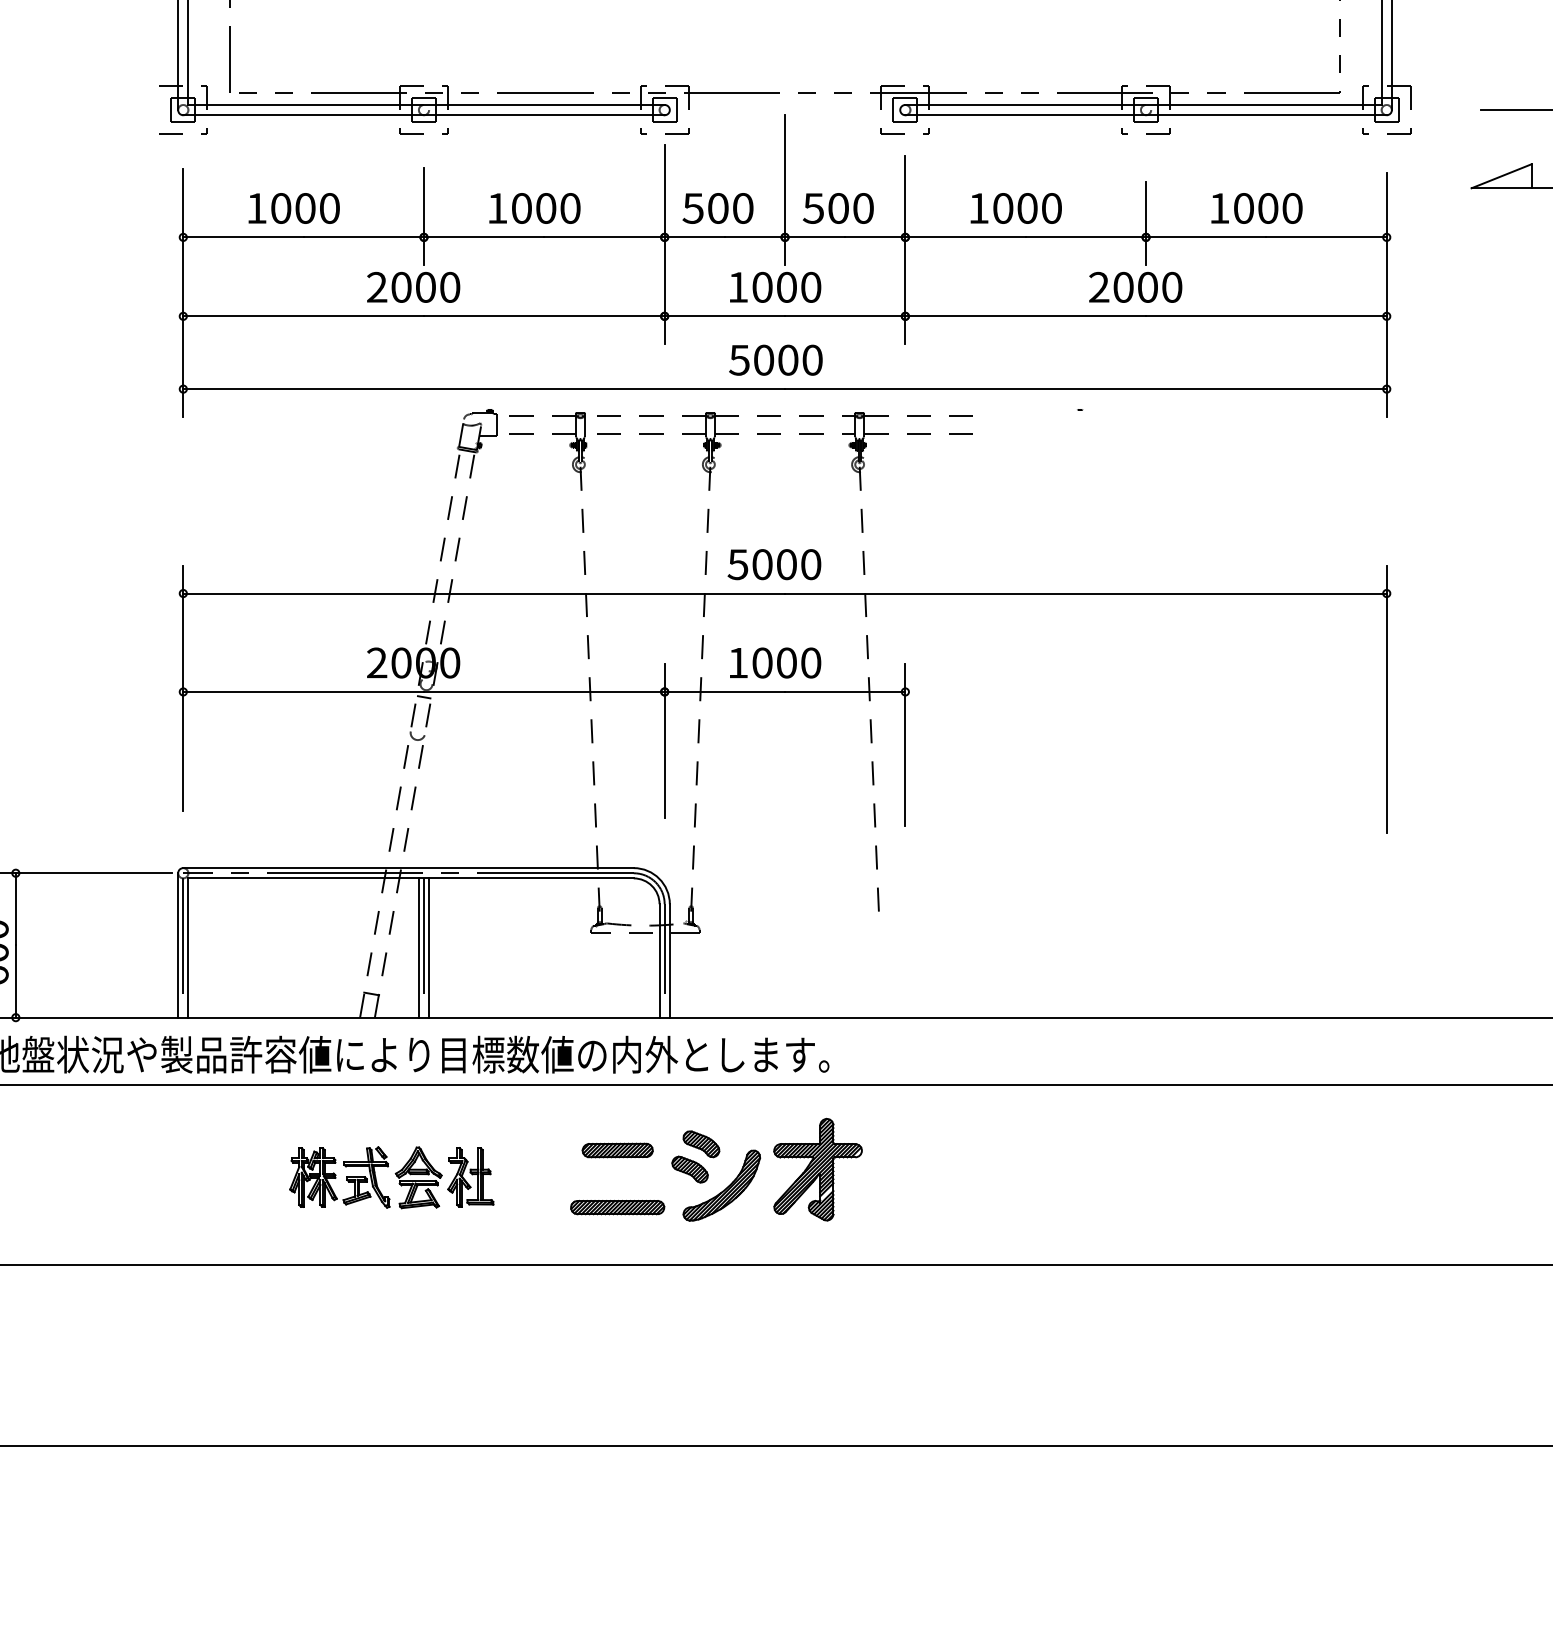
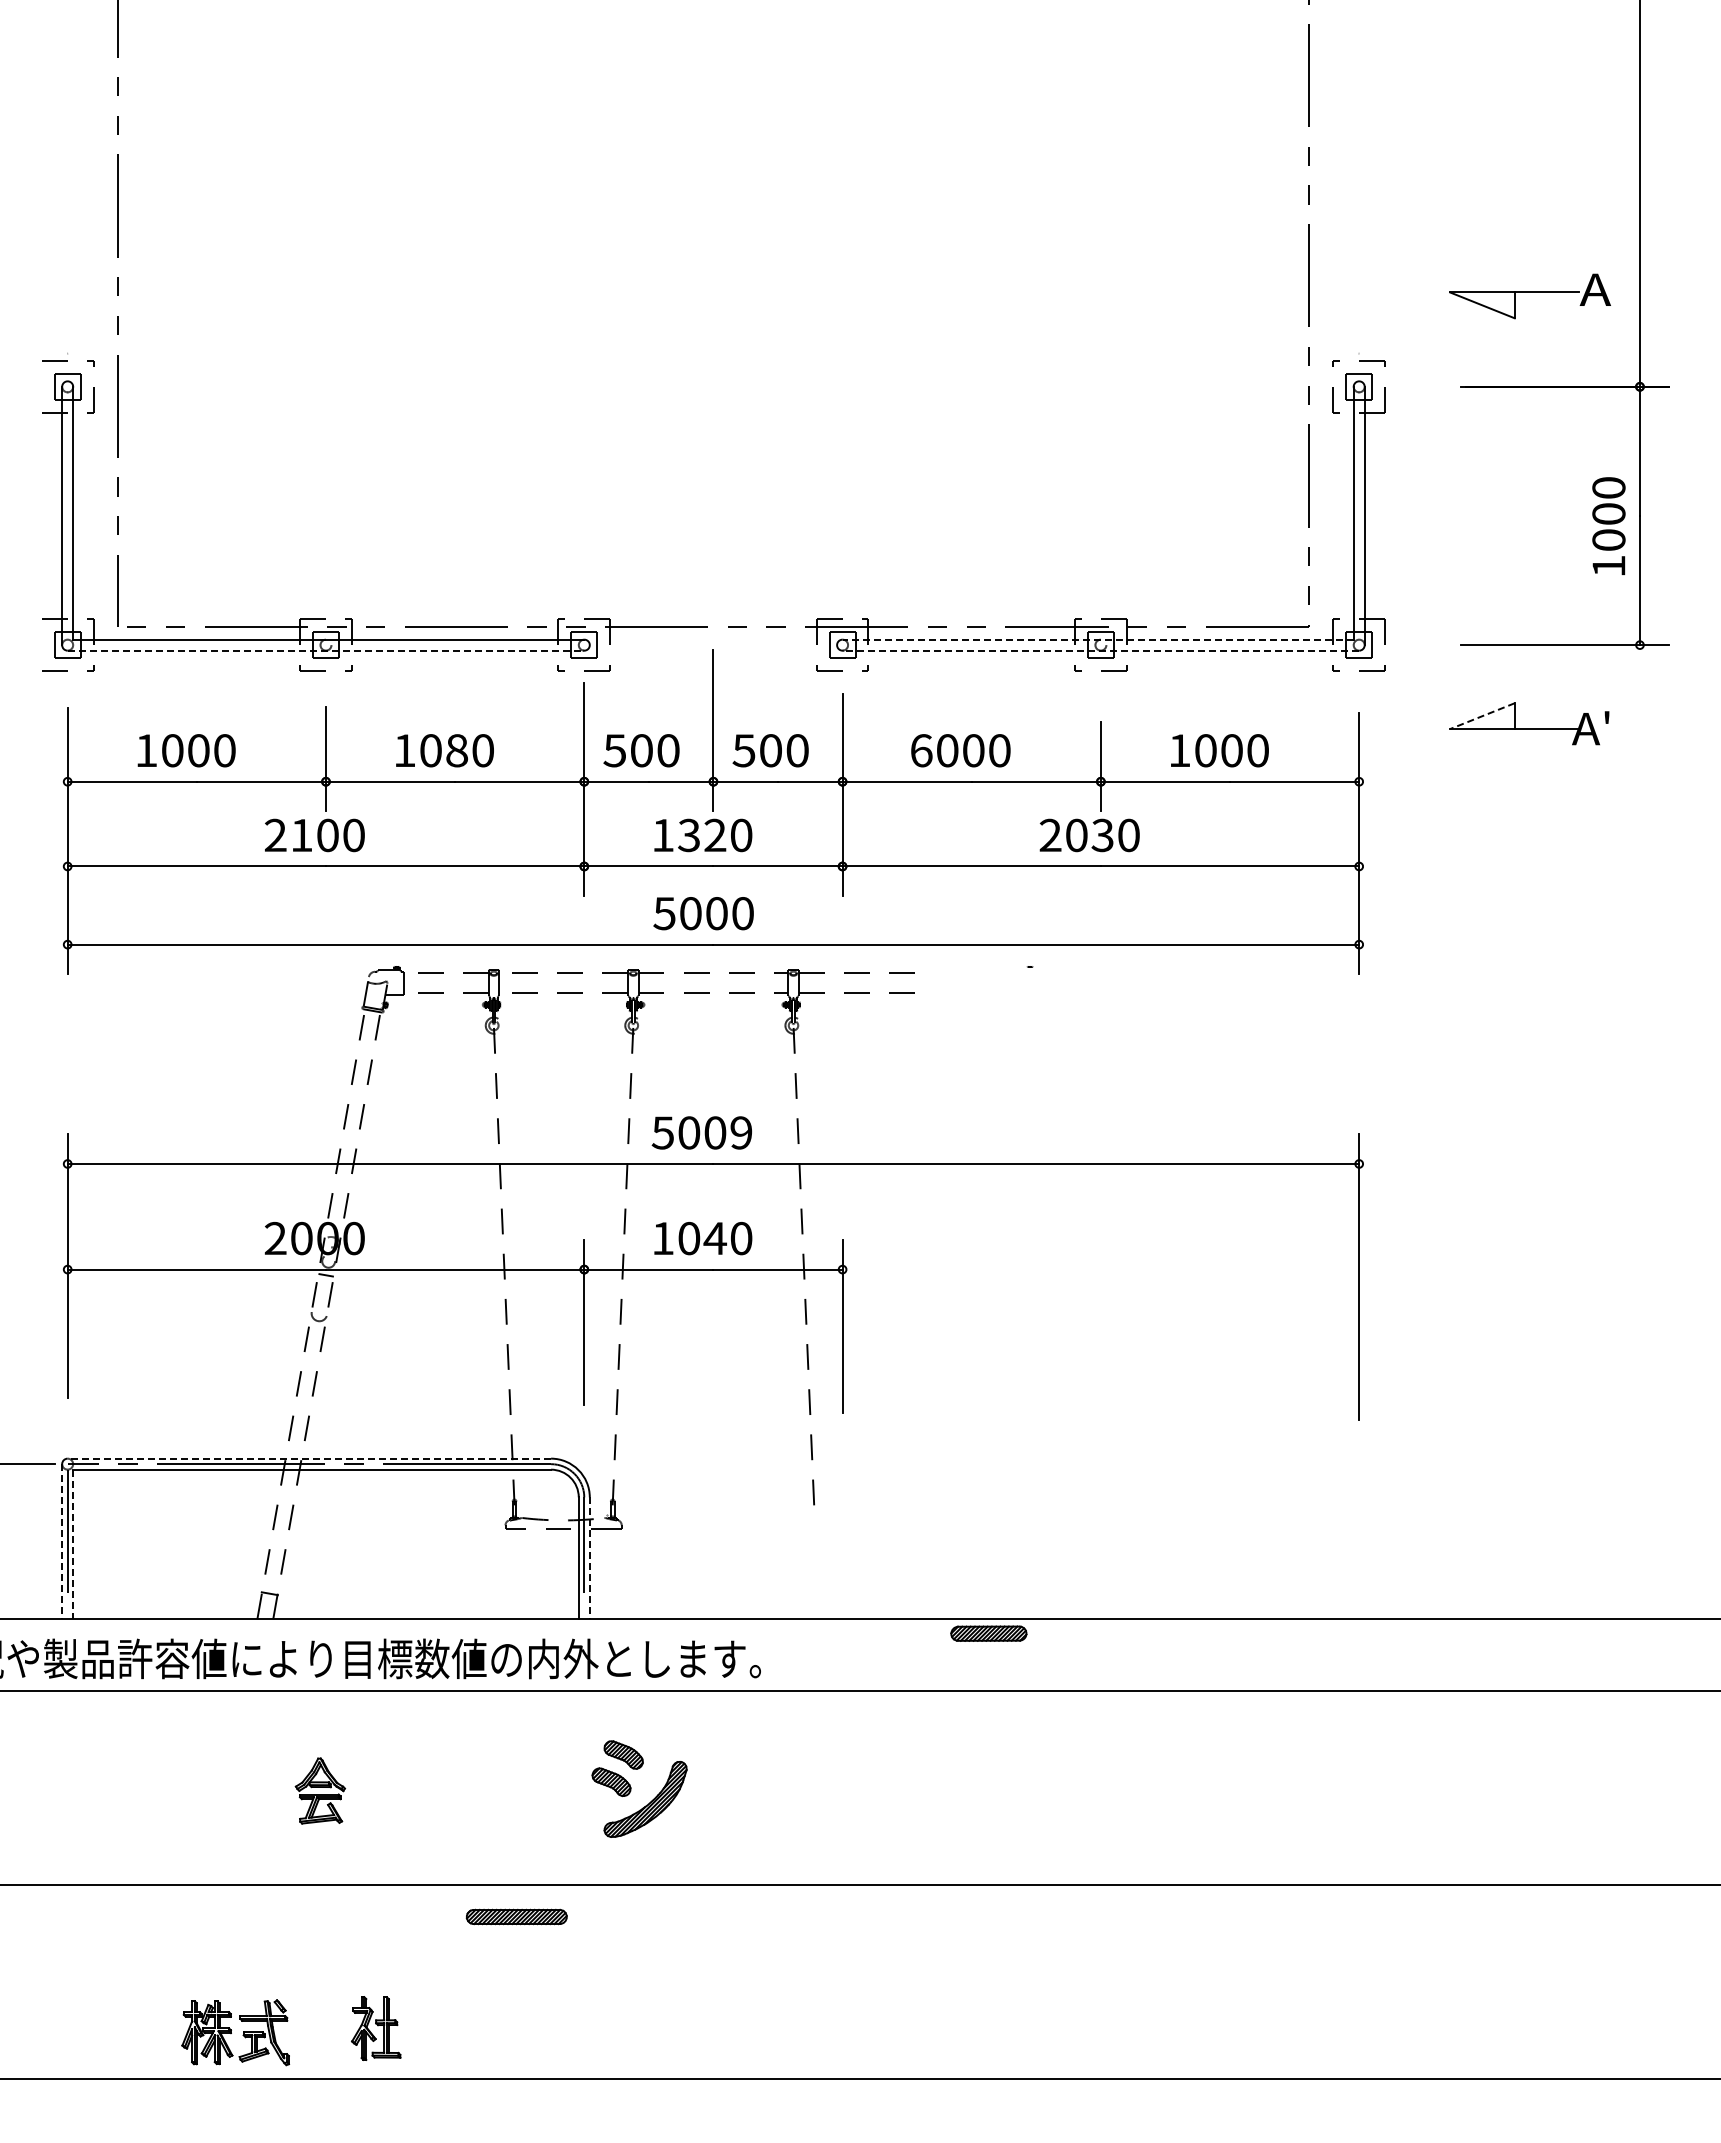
line: (1143, 104) -> (1098, 639), solid -> dashed
line: (424, 115) -> (326, 650), solid -> dashed
line: (1145, 115) -> (1100, 650), solid -> dashed
line: (1501, 176) -> (1482, 716), solid -> dashed
text: (546, 208) -> (457, 750), 1000 -> 1080
text: (978, 208) -> (921, 750), 1000 -> 6000
text: (401, 287) -> (301, 835), 2000 -> 2100
text: (774, 287) -> (702, 835), 1000 -> 1320
text: (1147, 287) -> (1102, 835), 2000 -> 2030
text: (811, 564) -> (741, 1132), 5000 -> 5009
text: (786, 662) -> (715, 1238), 1000 -> 1040
line: (408, 867) -> (309, 1458), solid -> dashed
line: (423, 935) -> (325, 1531), removed
line: (178, 946) -> (62, 1542), solid -> dashed
line: (188, 948) -> (73, 1544), solid -> dashed
line: (418, 948) -> (320, 1544), removed
line: (429, 948) -> (331, 1544), removed
line: (669, 961) -> (589, 1558), solid -> dashed
part: (617, 1150) -> (988, 1633), moved
part: (817, 1168) -> (748, 1781), removed
part: (339, 1177) -> (235, 2032), moved
part: (471, 1177) -> (376, 2028), moved
part: (617, 1207) -> (516, 1916), moved

